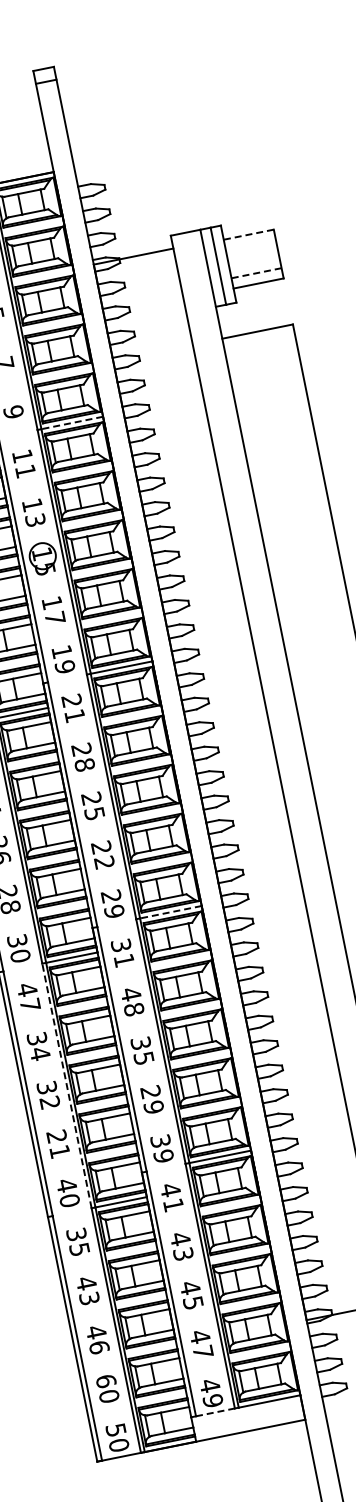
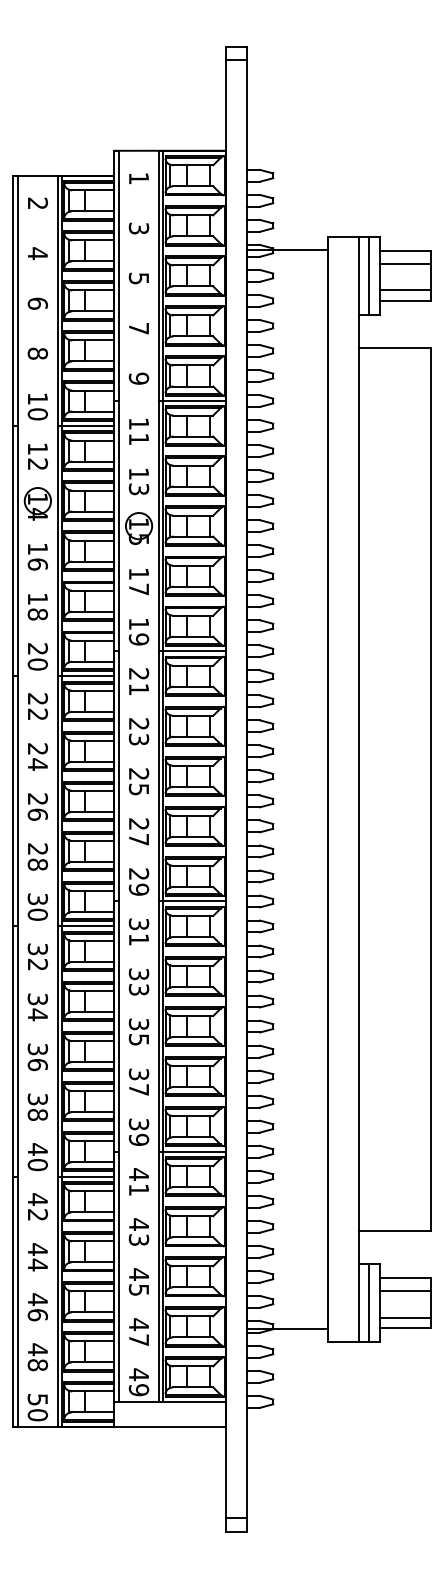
line: (248, 234) -> (405, 250), dashed -> solid
line: (250, 248) -> (404, 264), added
line: (256, 273) -> (405, 290), dashed -> solid
line: (72, 423) -> (194, 401), dashed -> solid
text: (84, 764) -> (138, 739), 28 -> 23
text: (105, 862) -> (139, 839), 22 -> 27
line: (171, 912) -> (194, 901), dashed -> solid
text: (28, 996) -> (37, 956), 47 -> 32
text: (132, 1001) -> (138, 981), 48 -> 33
line: (66, 1085) -> (57, 1051), dashed -> solid
text: (151, 1099) -> (138, 1081), 29 -> 37
text: (49, 1103) -> (37, 1065), 32 -> 36
text: (57, 1143) -> (37, 1106), 21 -> 38
text: (77, 1241) -> (37, 1206), 35 -> 42
text: (89, 1298) -> (37, 1264), 43 -> 44
text: (107, 1388) -> (37, 1357), 60 -> 48
line: (215, 1411) -> (139, 1401), dashed -> solid

